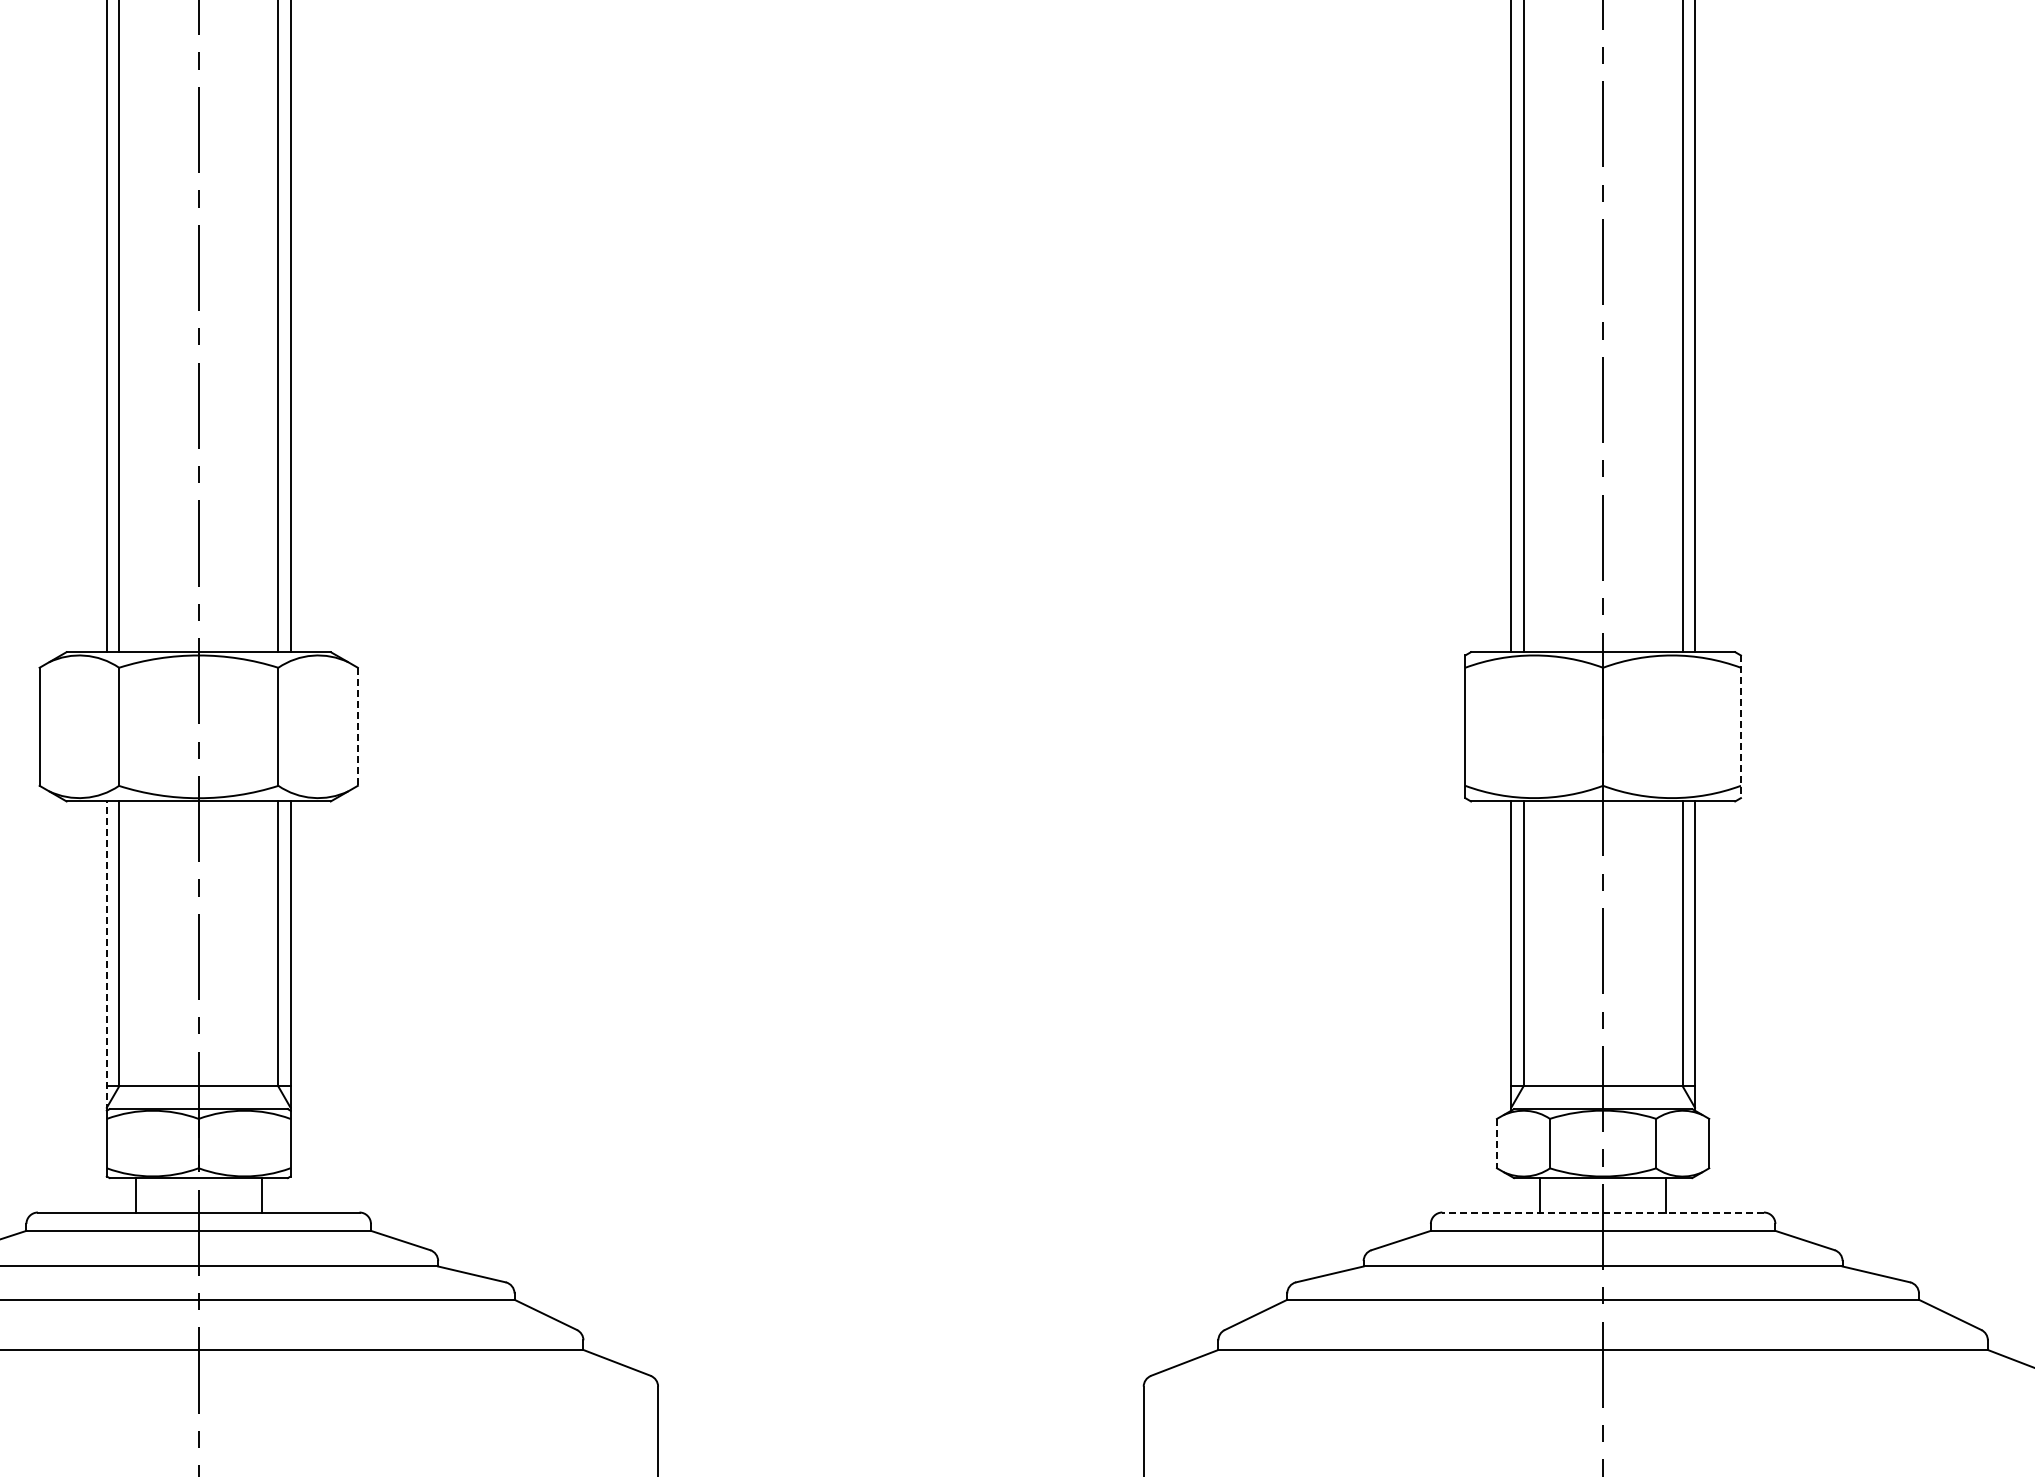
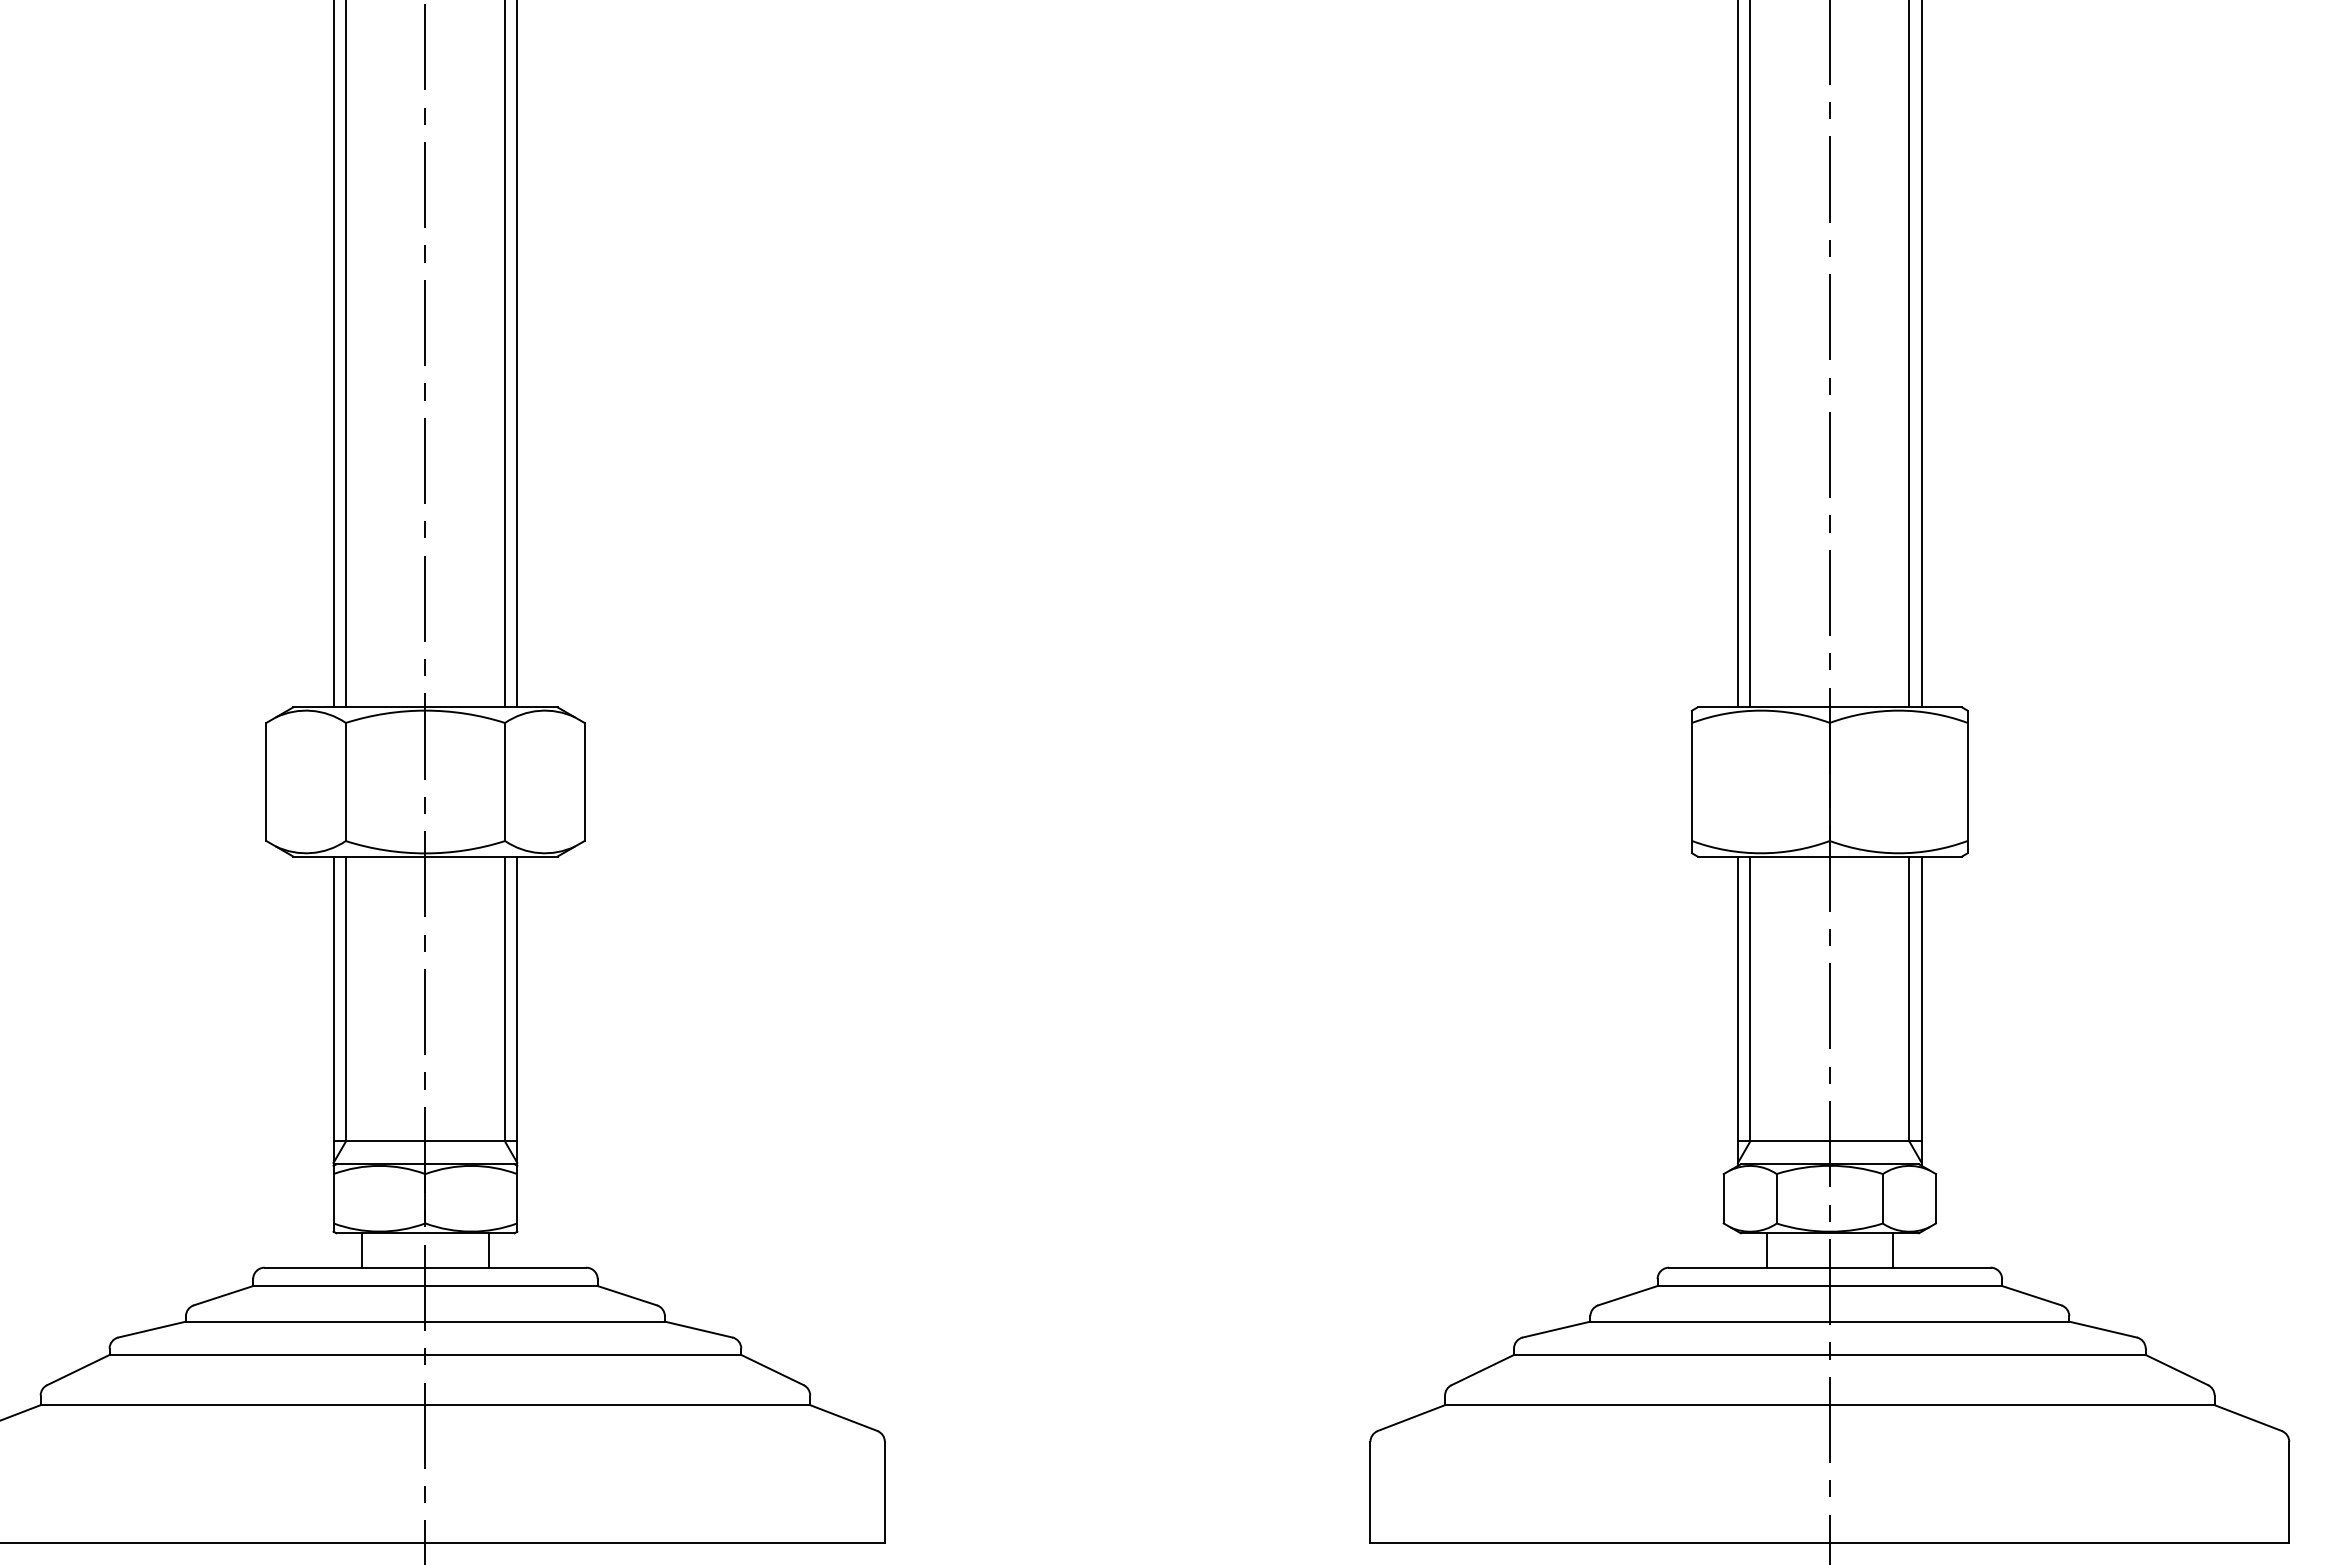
line: (357, 727) -> (584, 782), dashed -> solid
line: (1740, 727) -> (1967, 782), dashed -> solid
line: (106, 956) -> (333, 1011), dashed -> solid
line: (1496, 1143) -> (1723, 1198), dashed -> solid
line: (1602, 1212) -> (1829, 1267), dashed -> solid

